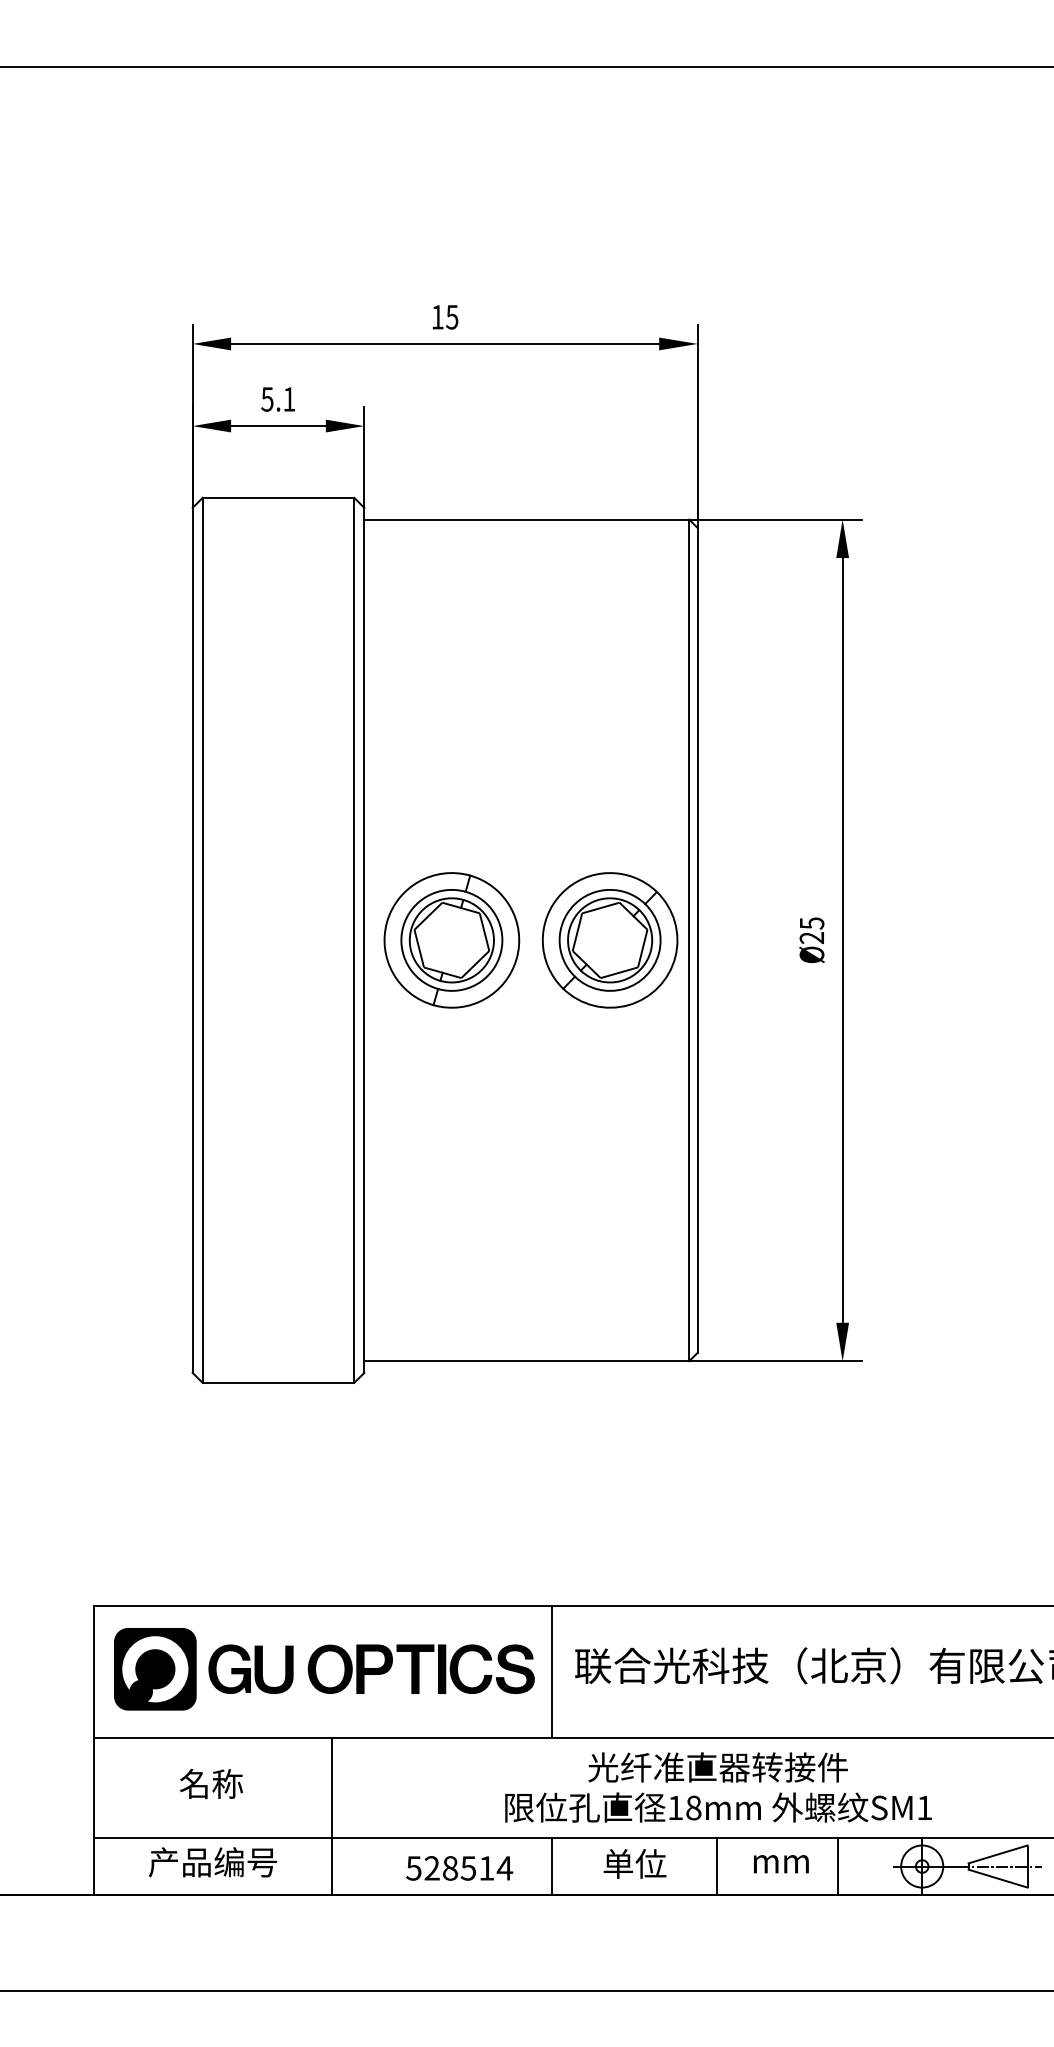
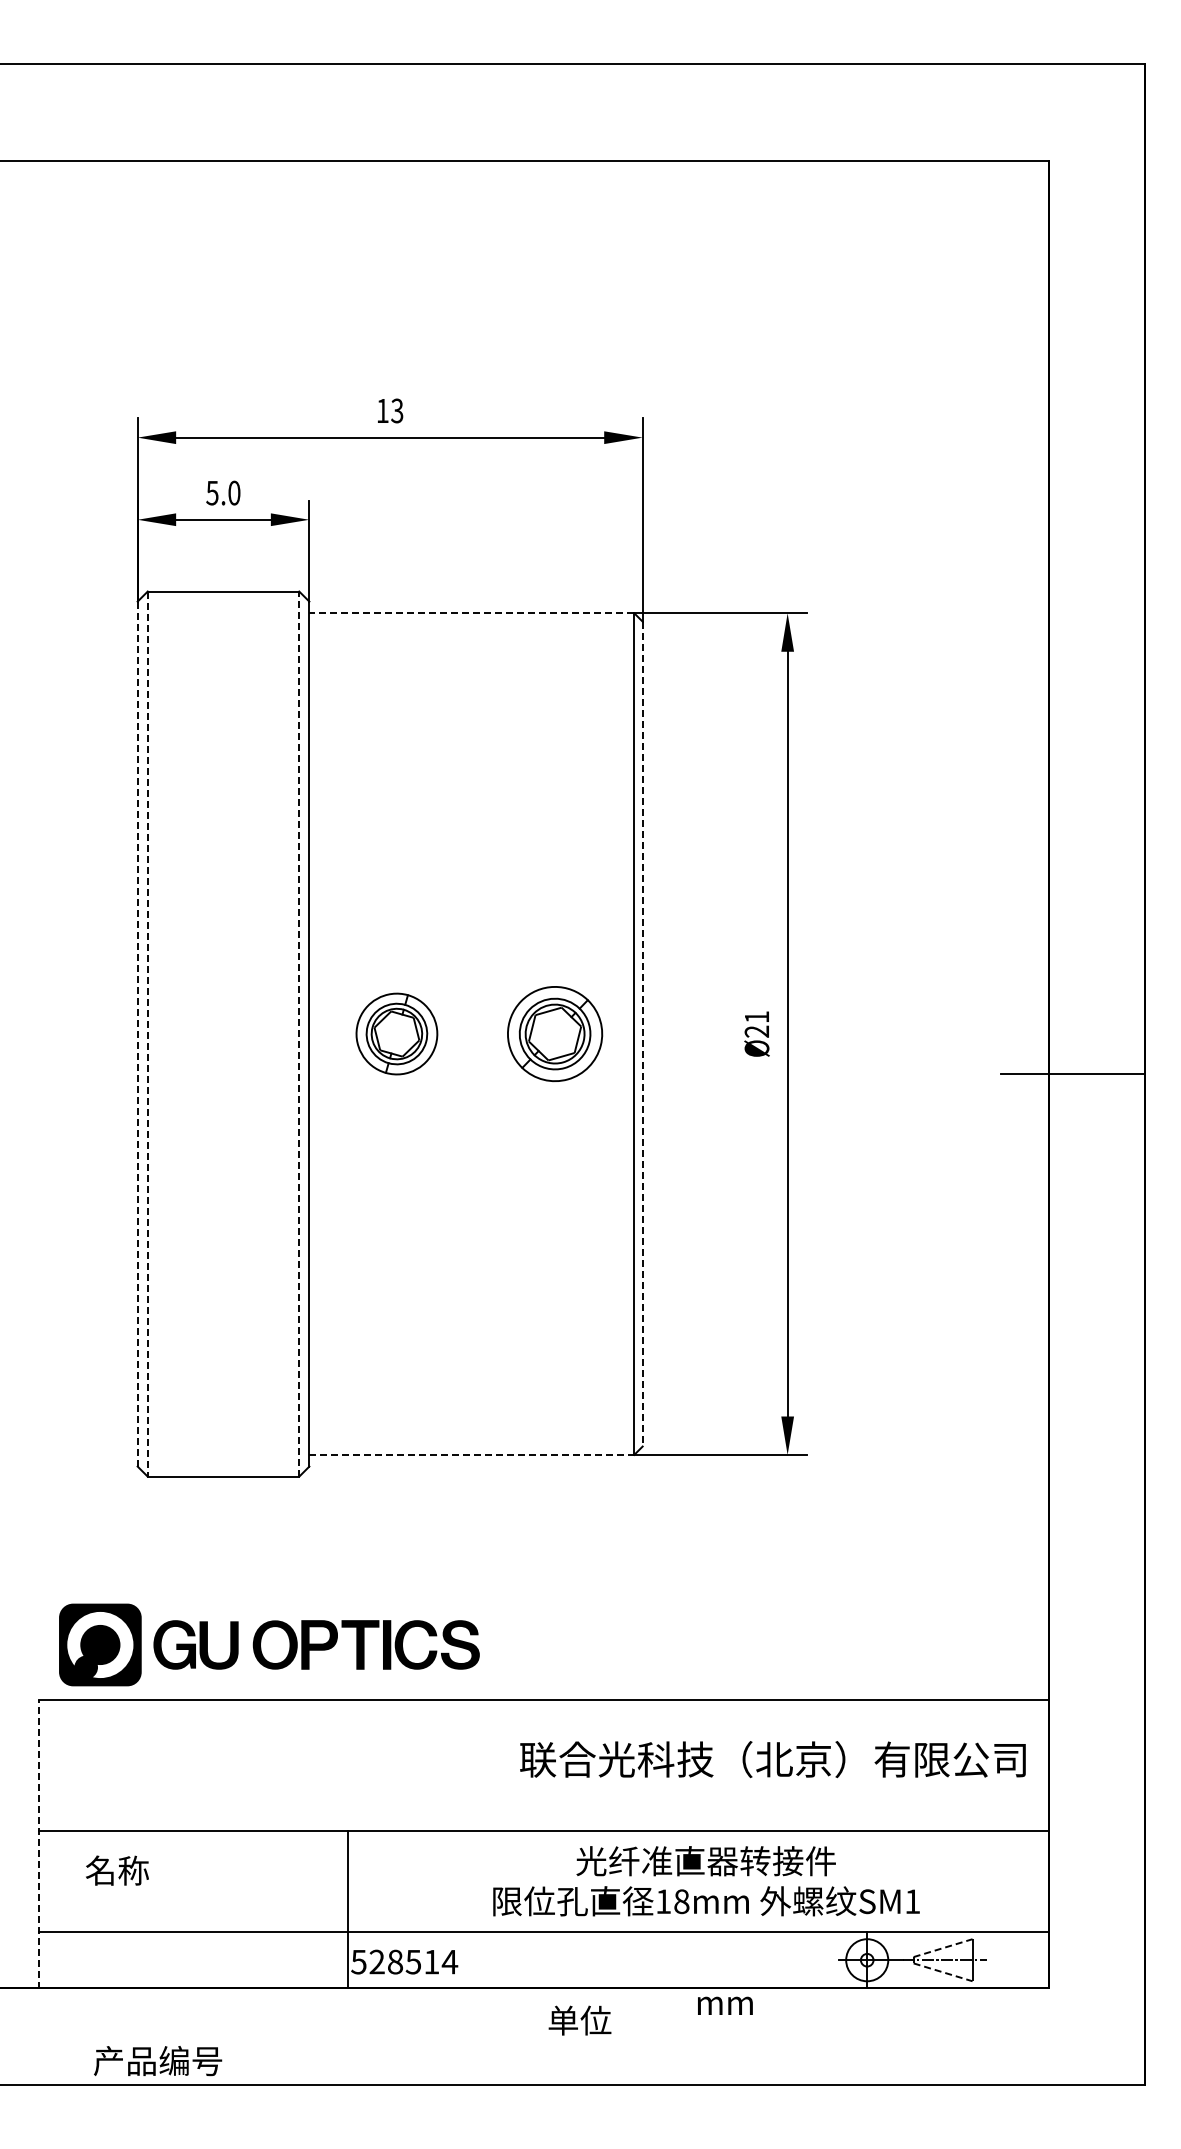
text: (452, 316) -> (397, 410), 15 -> 13
text: (289, 398) -> (234, 492), 5.1 -> 5.0
line: (526, 519) -> (471, 613), solid -> dashed
text: (812, 923) -> (757, 1017), Ø25 -> Ø21
line: (192, 939) -> (137, 1033), solid -> dashed
part: (451, 939) -> (396, 1033), size x0.6
part: (609, 939) -> (554, 1033), size x0.7
line: (202, 940) -> (147, 1034), solid -> dashed
line: (354, 940) -> (299, 1034), solid -> dashed
line: (697, 940) -> (642, 1034), solid -> dashed
line: (527, 1360) -> (472, 1454), solid -> dashed
part: (324, 1668) -> (269, 1644), moved
line: (552, 1670) -> (497, 1764), removed
line: (94, 1750) -> (39, 1844), solid -> dashed
text: (211, 1783) -> (117, 1870), moved
text: (718, 1787) -> (706, 1881), moved
line: (332, 1815) -> (348, 1909), moved
line: (998, 1854) -> (943, 1948), solid -> dashed
text: (213, 1862) -> (158, 2061), moved
text: (634, 1863) -> (579, 2020), moved
text: (781, 1863) -> (725, 2005), moved
line: (552, 1866) -> (497, 1960), removed
line: (716, 1866) -> (661, 1960), removed
line: (837, 1866) -> (782, 1960), removed
line: (998, 1878) -> (943, 1972), solid -> dashed

